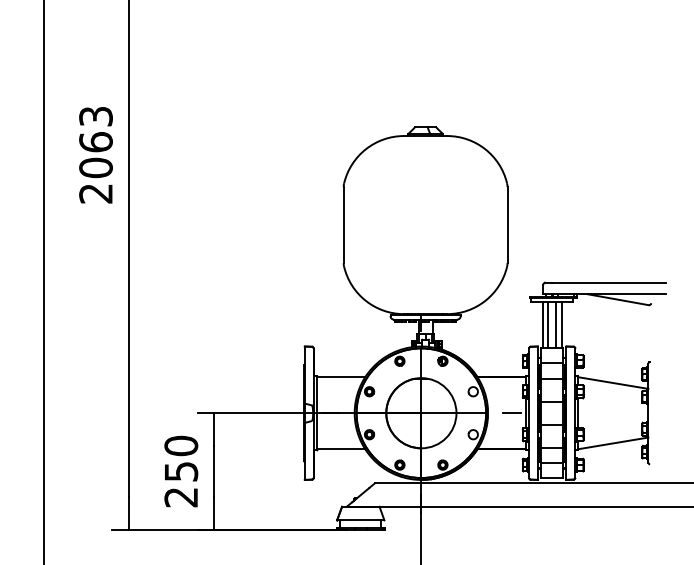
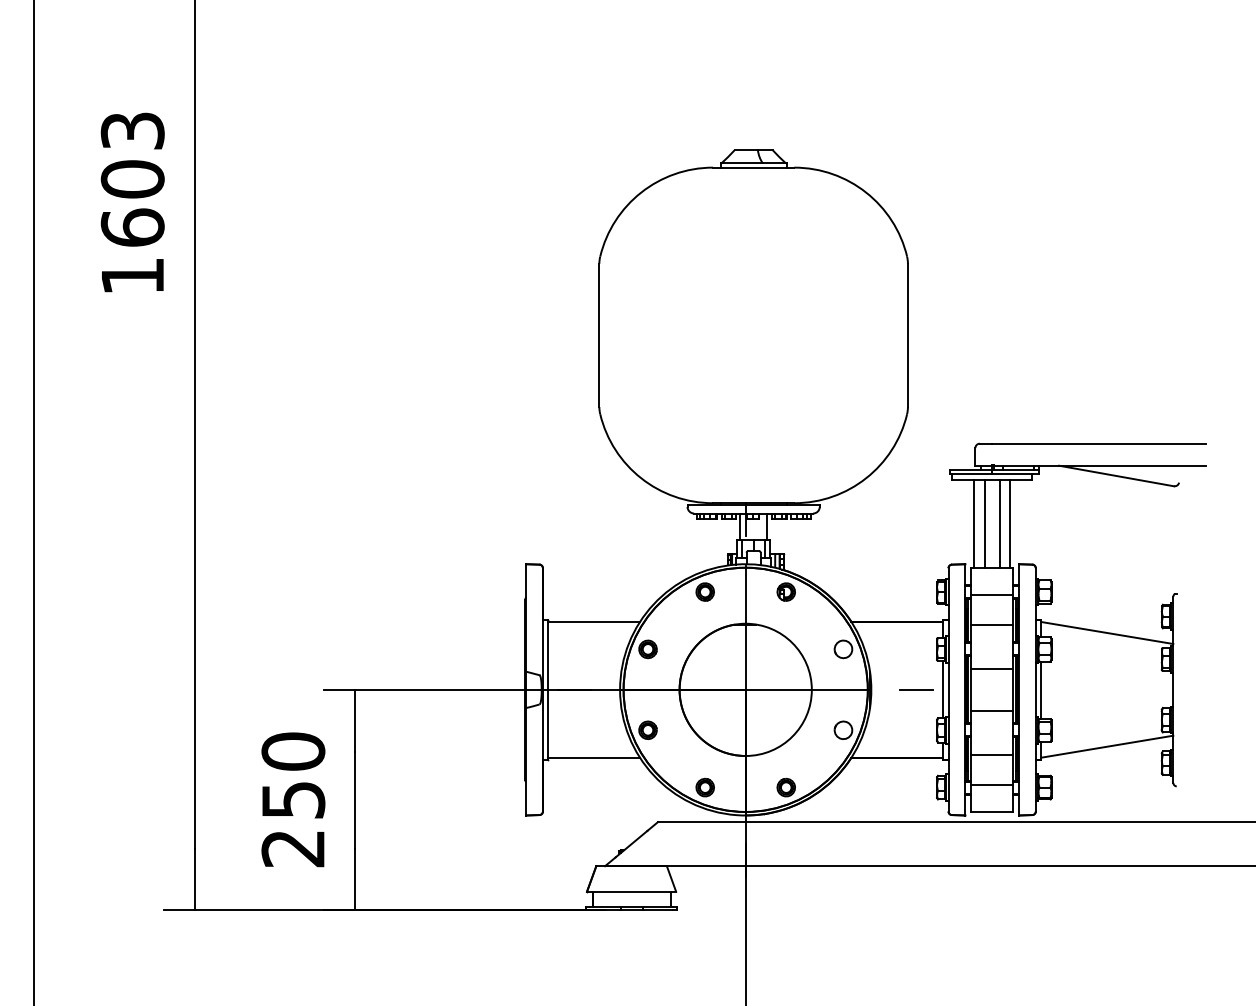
text: (95, 167) -> (131, 226), 2063 -> 1603

